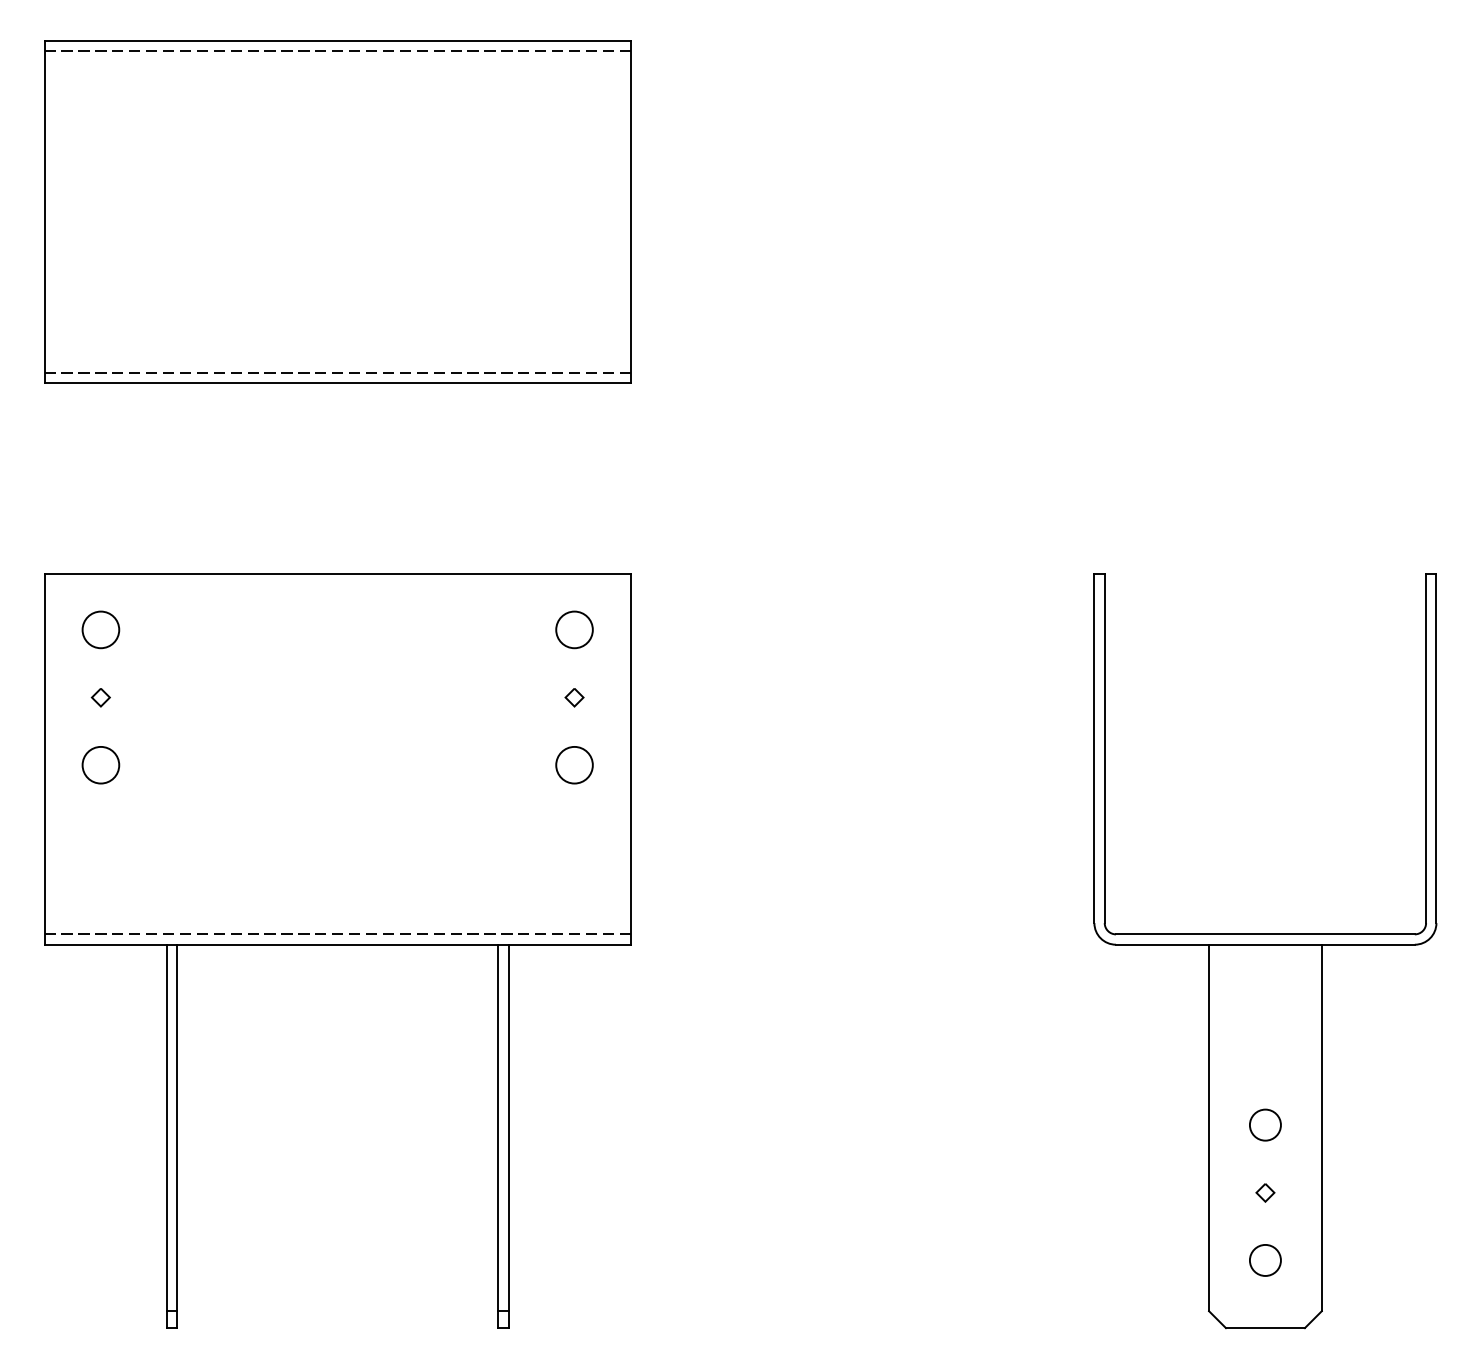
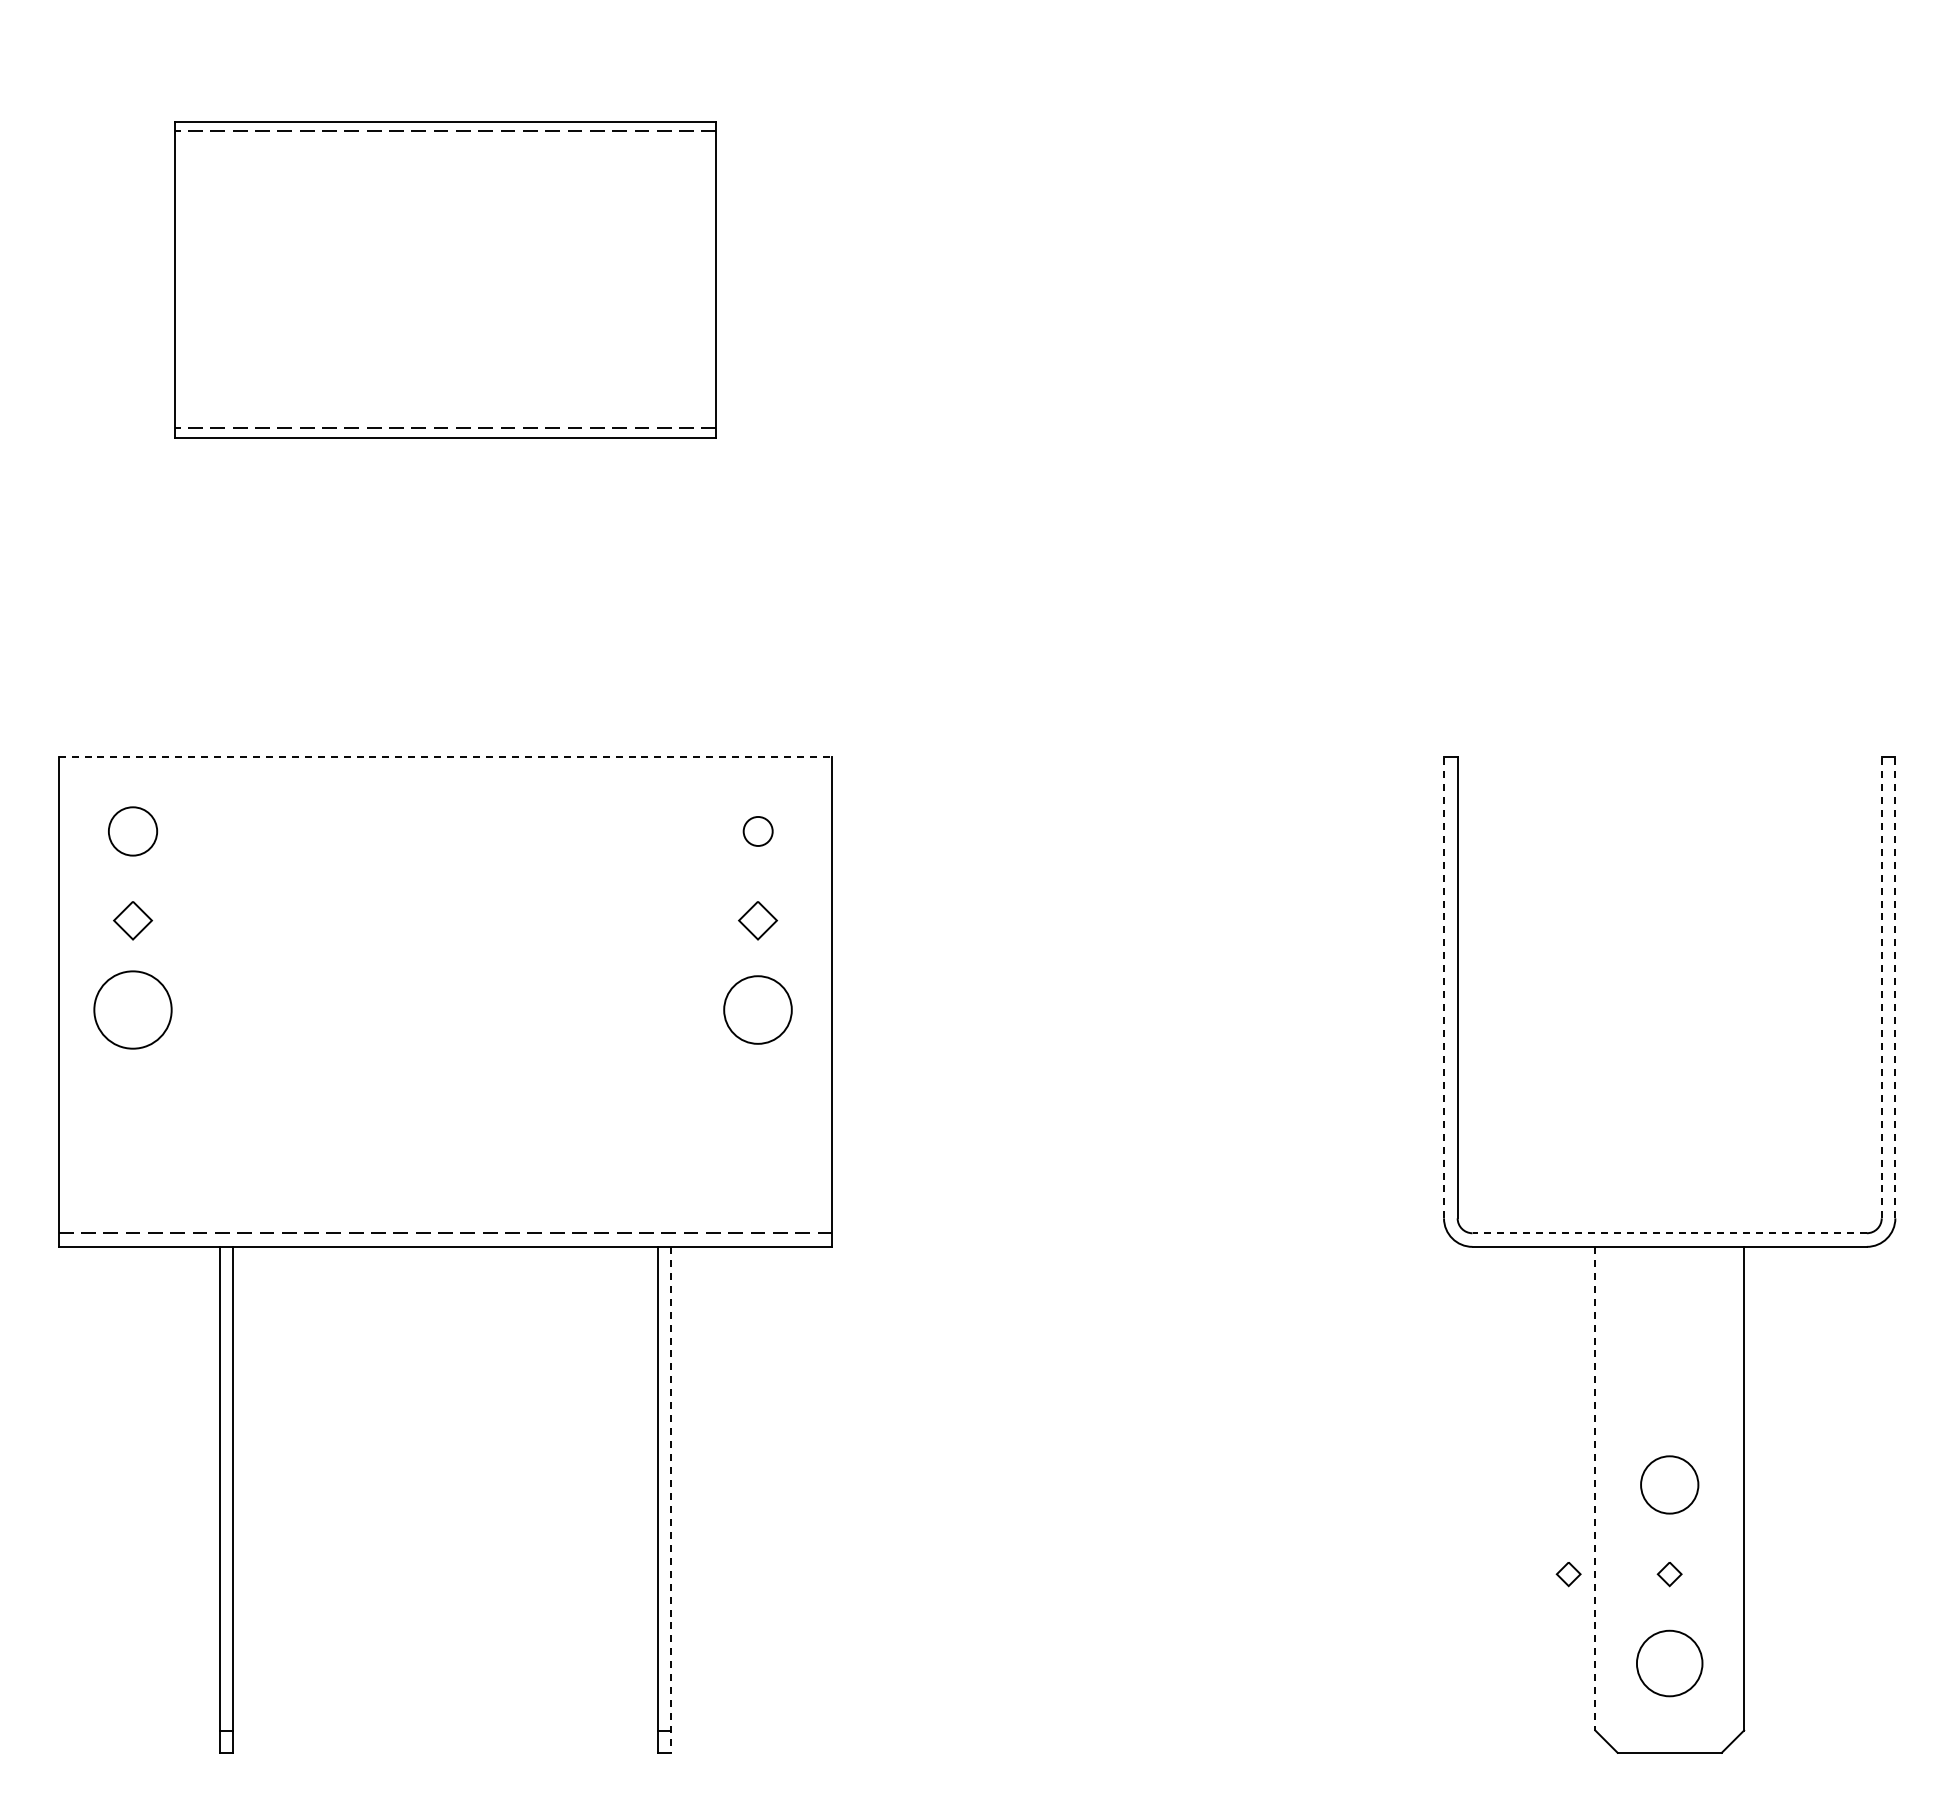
part: (337, 211) -> (445, 279), size x0.7
line: (337, 573) -> (445, 757), solid -> dashed
circle: (574, 629) -> (758, 831), size x0.6
part: (100, 697) -> (132, 920), size x1.6
part: (574, 697) -> (757, 920), size x1.6
line: (1094, 748) -> (1444, 987), solid -> dashed
line: (1425, 748) -> (1881, 987), solid -> dashed
line: (1436, 748) -> (1895, 987), solid -> dashed
circle: (100, 764) -> (132, 1009), size x1.6
circle: (574, 764) -> (757, 1009), size x1.4
line: (1265, 934) -> (1669, 1233), solid -> dashed
circle: (1265, 1124) -> (1669, 1484), size x1.4
line: (1209, 1127) -> (1595, 1488), solid -> dashed
line: (508, 1136) -> (671, 1499), solid -> dashed
part: (1188, 1192) -> (1568, 1574), added
circle: (1265, 1260) -> (1669, 1663), size x1.6

